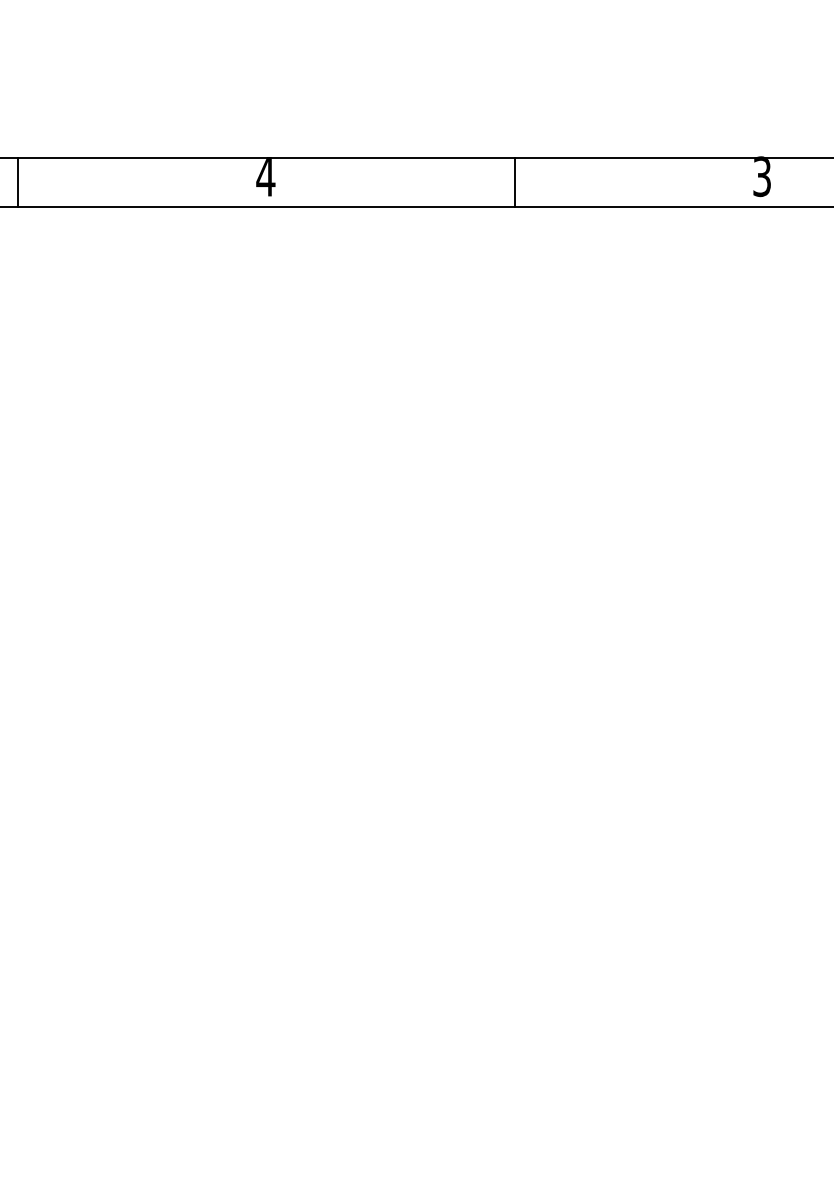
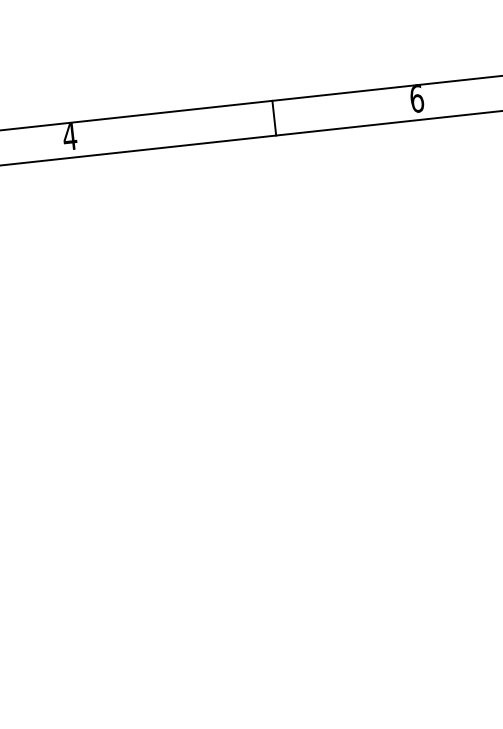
text: (762, 176) -> (417, 98), 3 -> 6
line: (514, 182) -> (274, 118), moved

